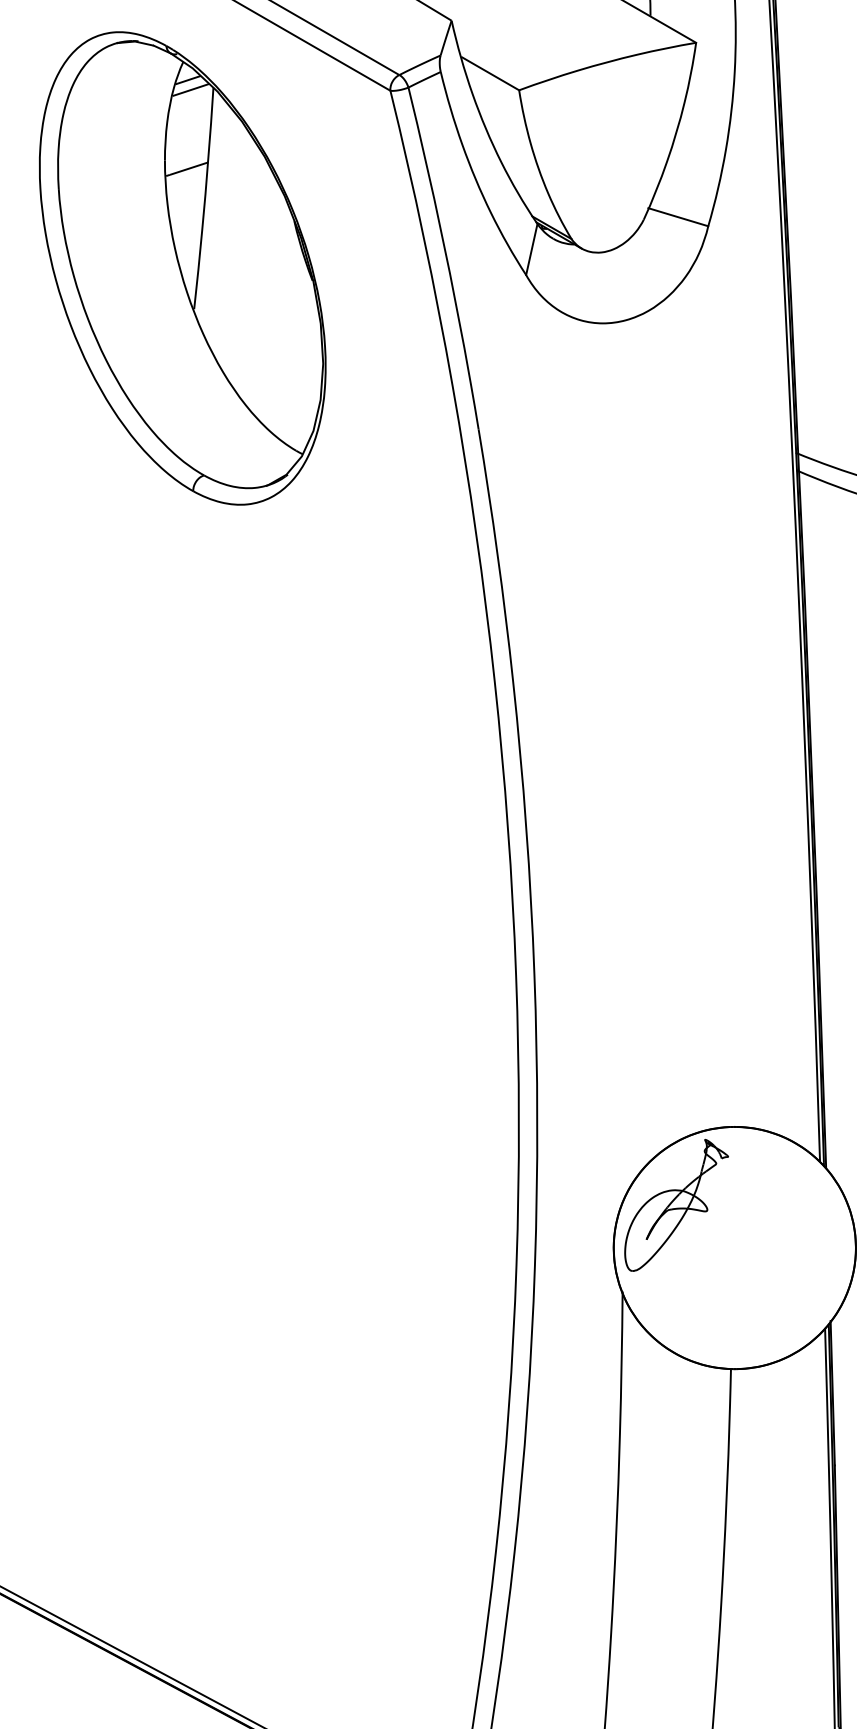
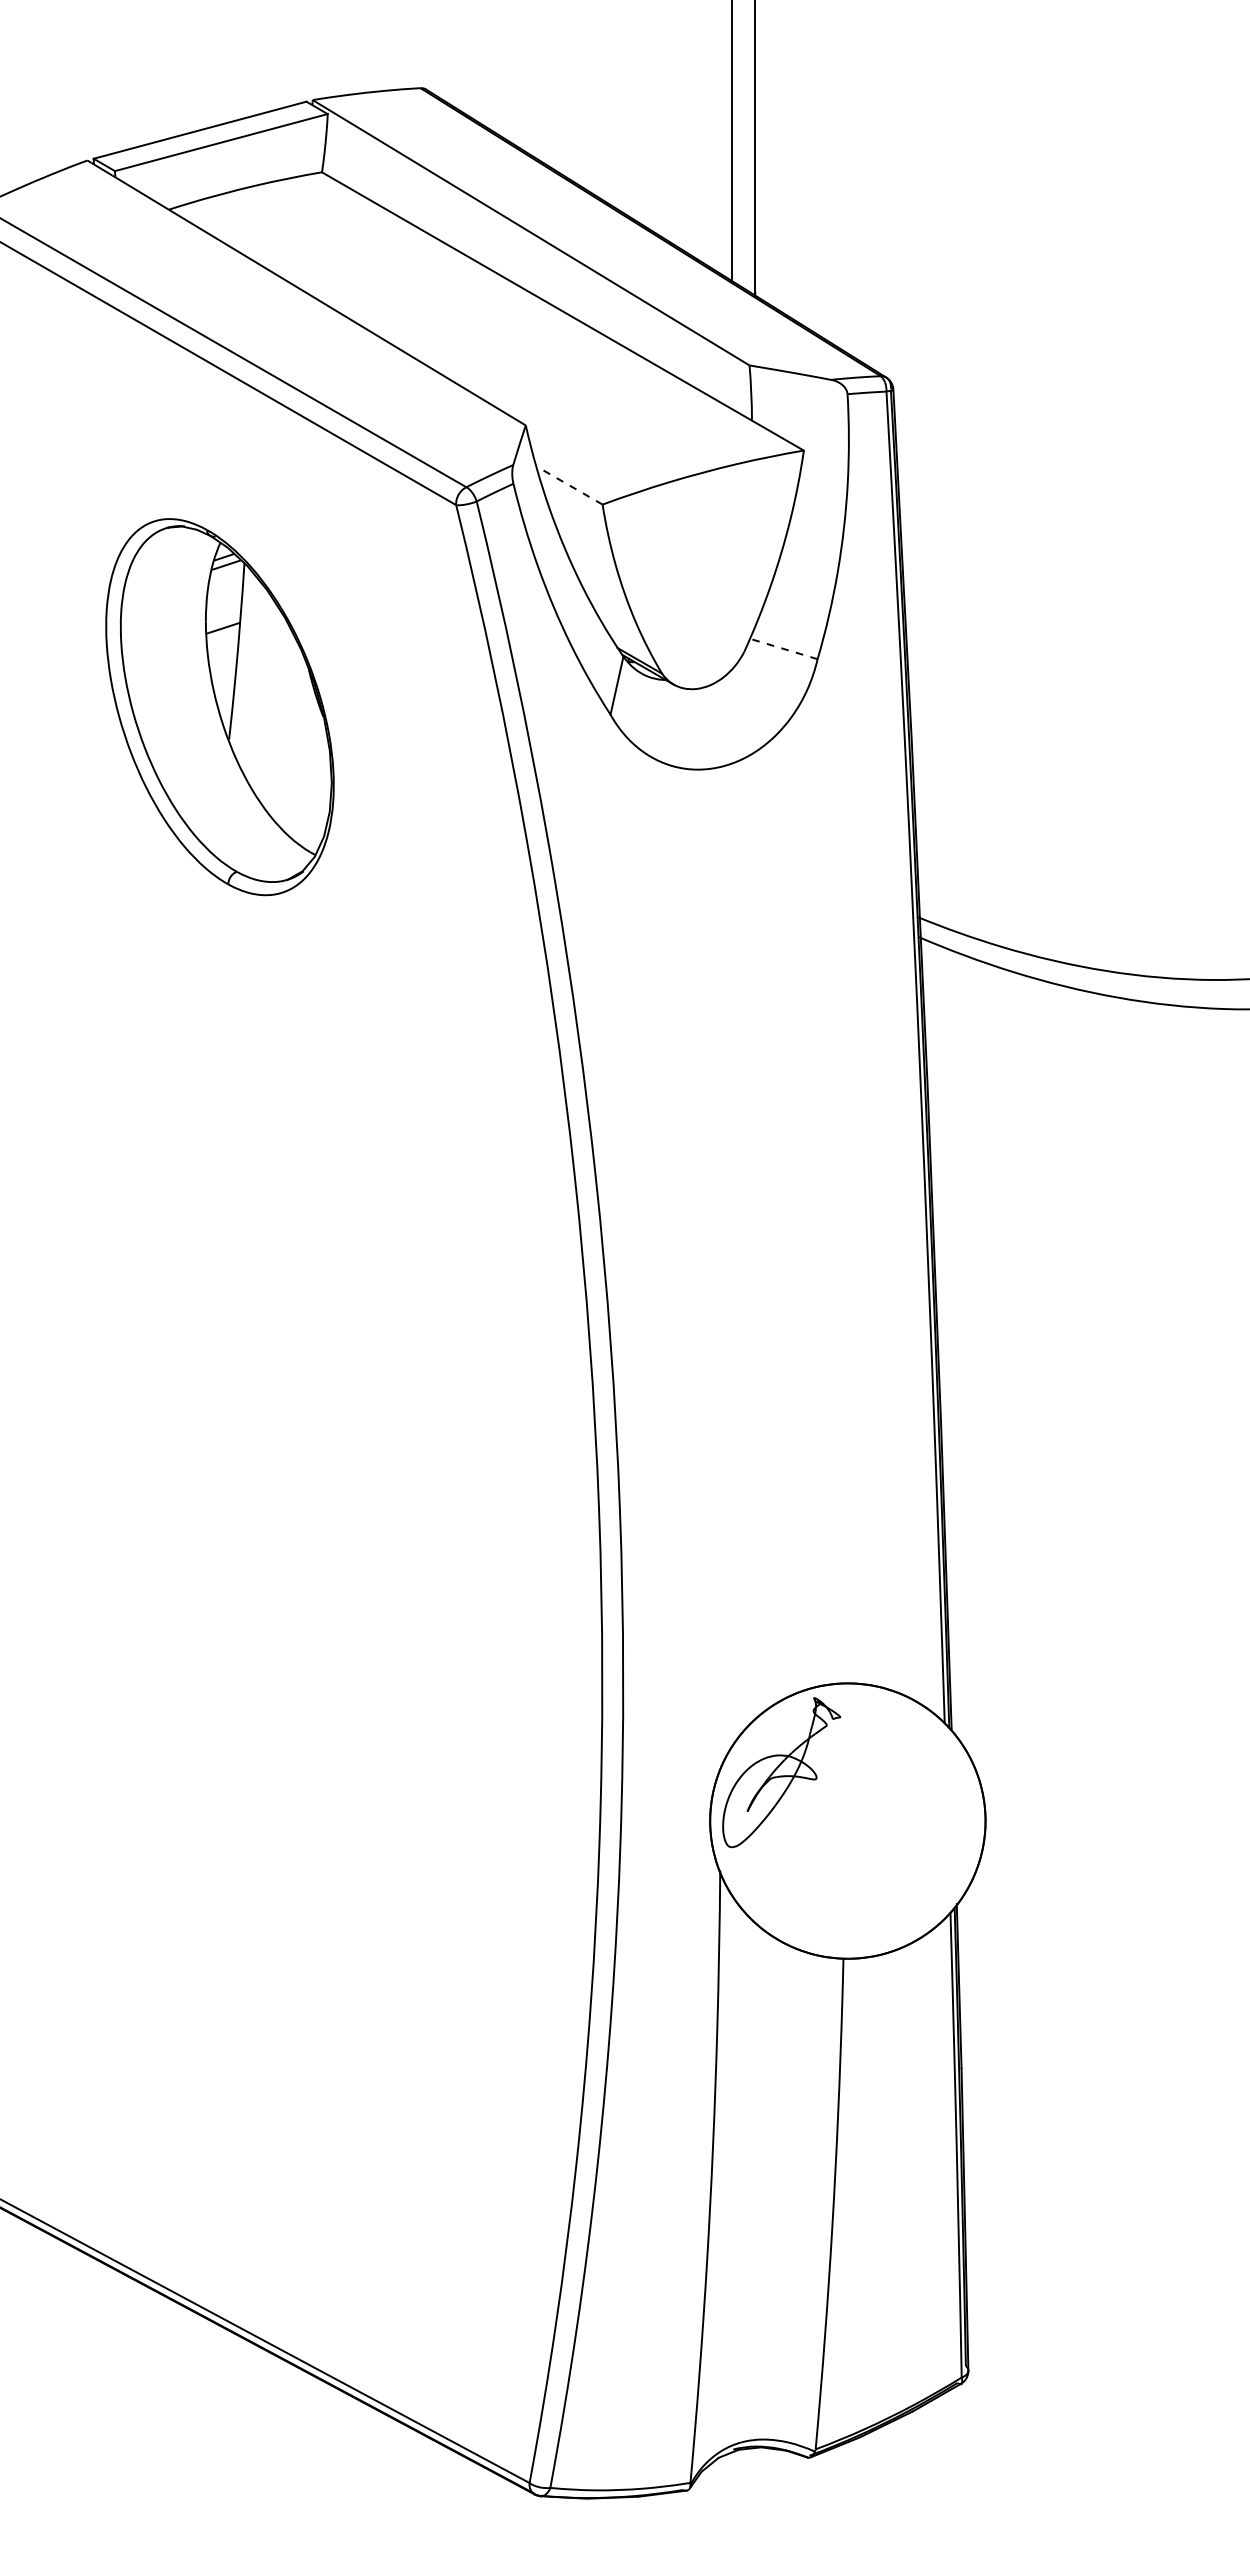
line: (490, 73) -> (569, 485), solid -> dashed
line: (678, 216) -> (783, 648), solid -> dashed
part: (182, 267) -> (219, 706), size x0.7

